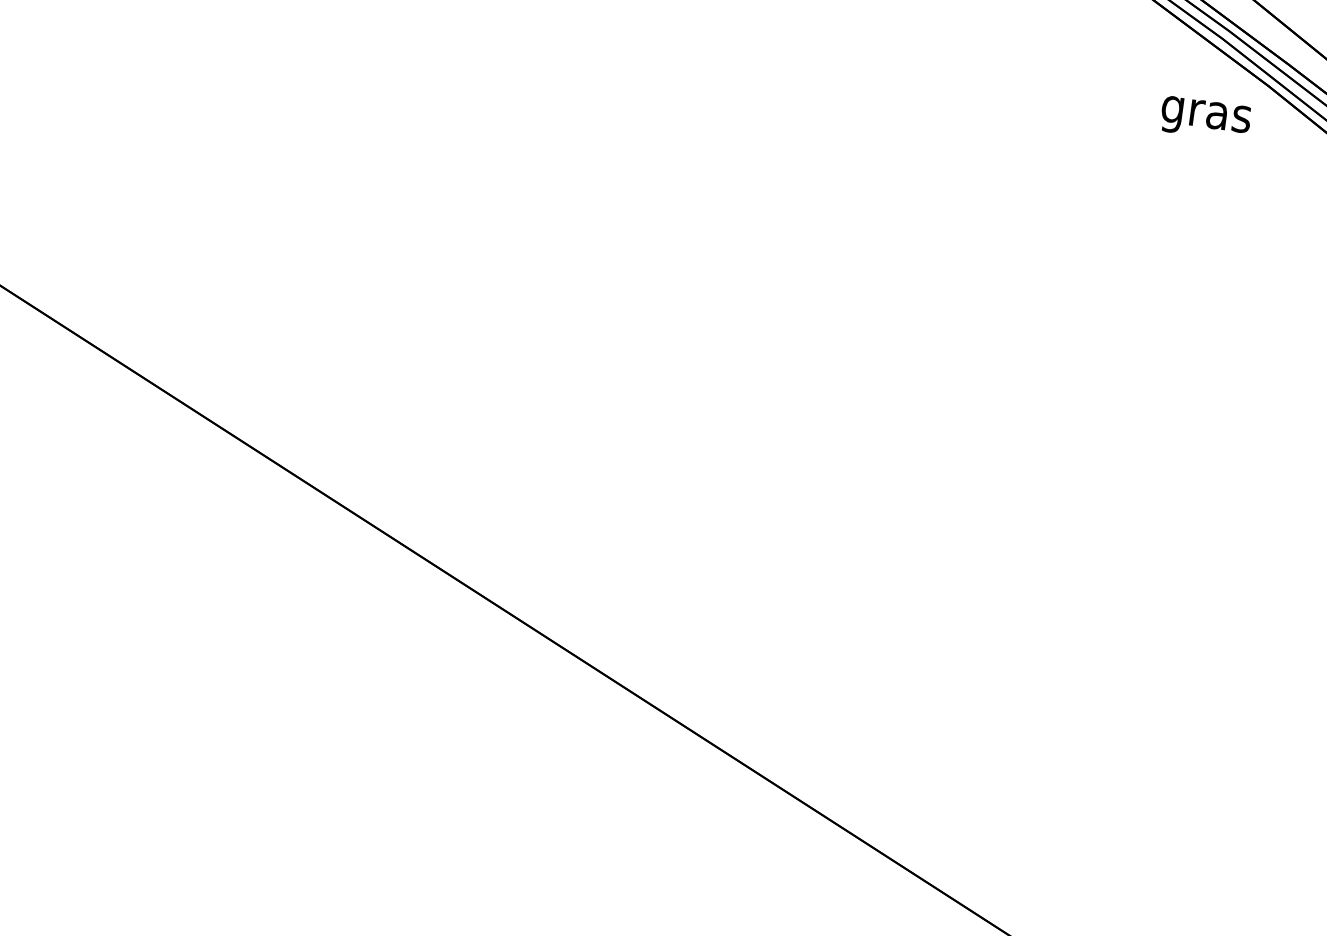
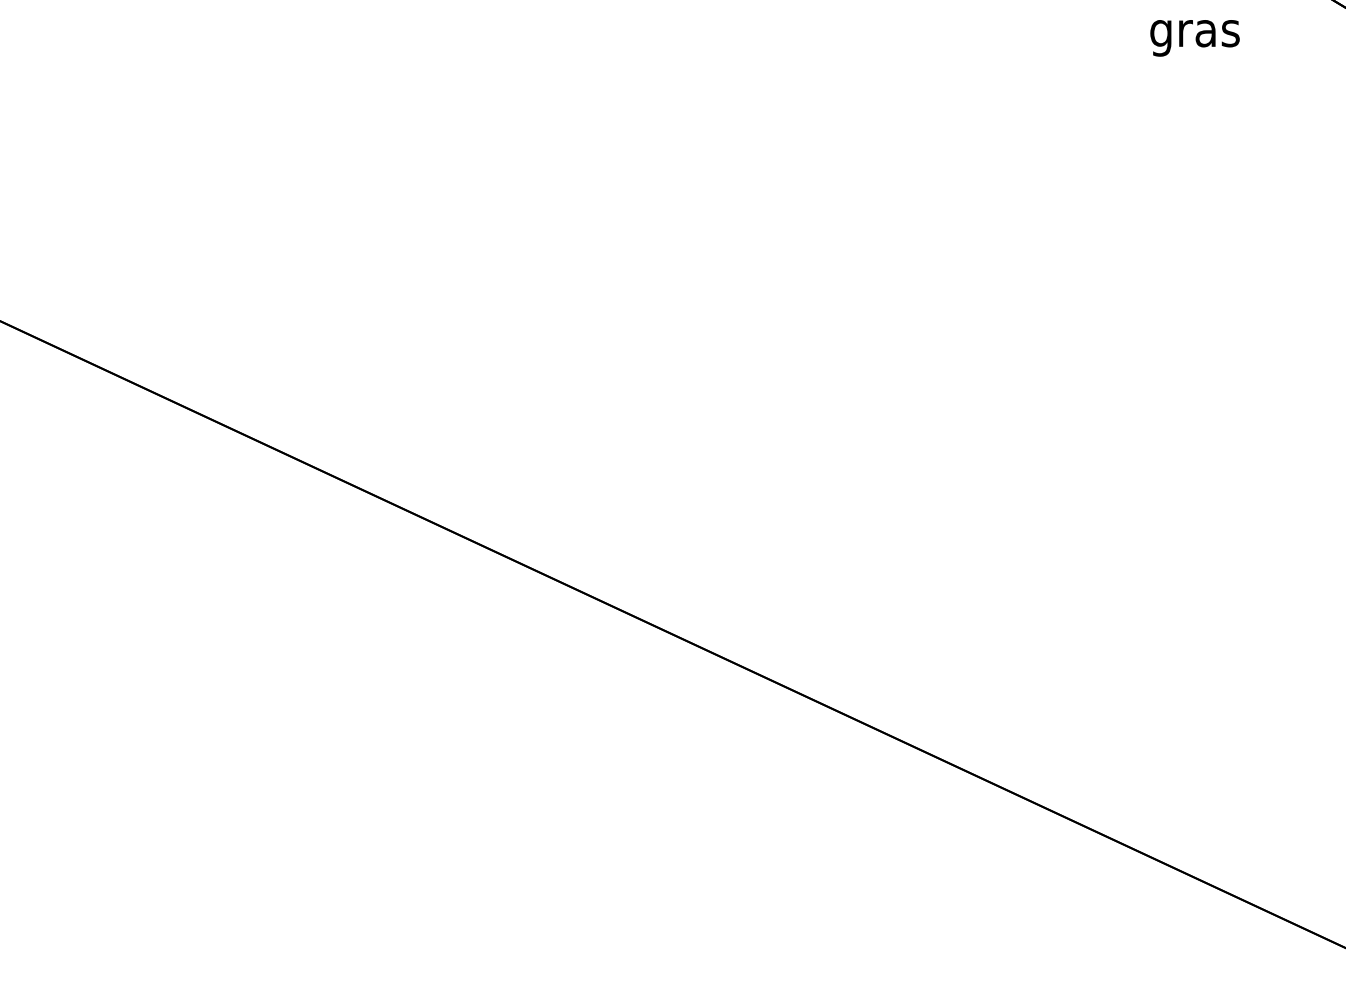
text: (1205, 119) -> (1194, 38), moved

